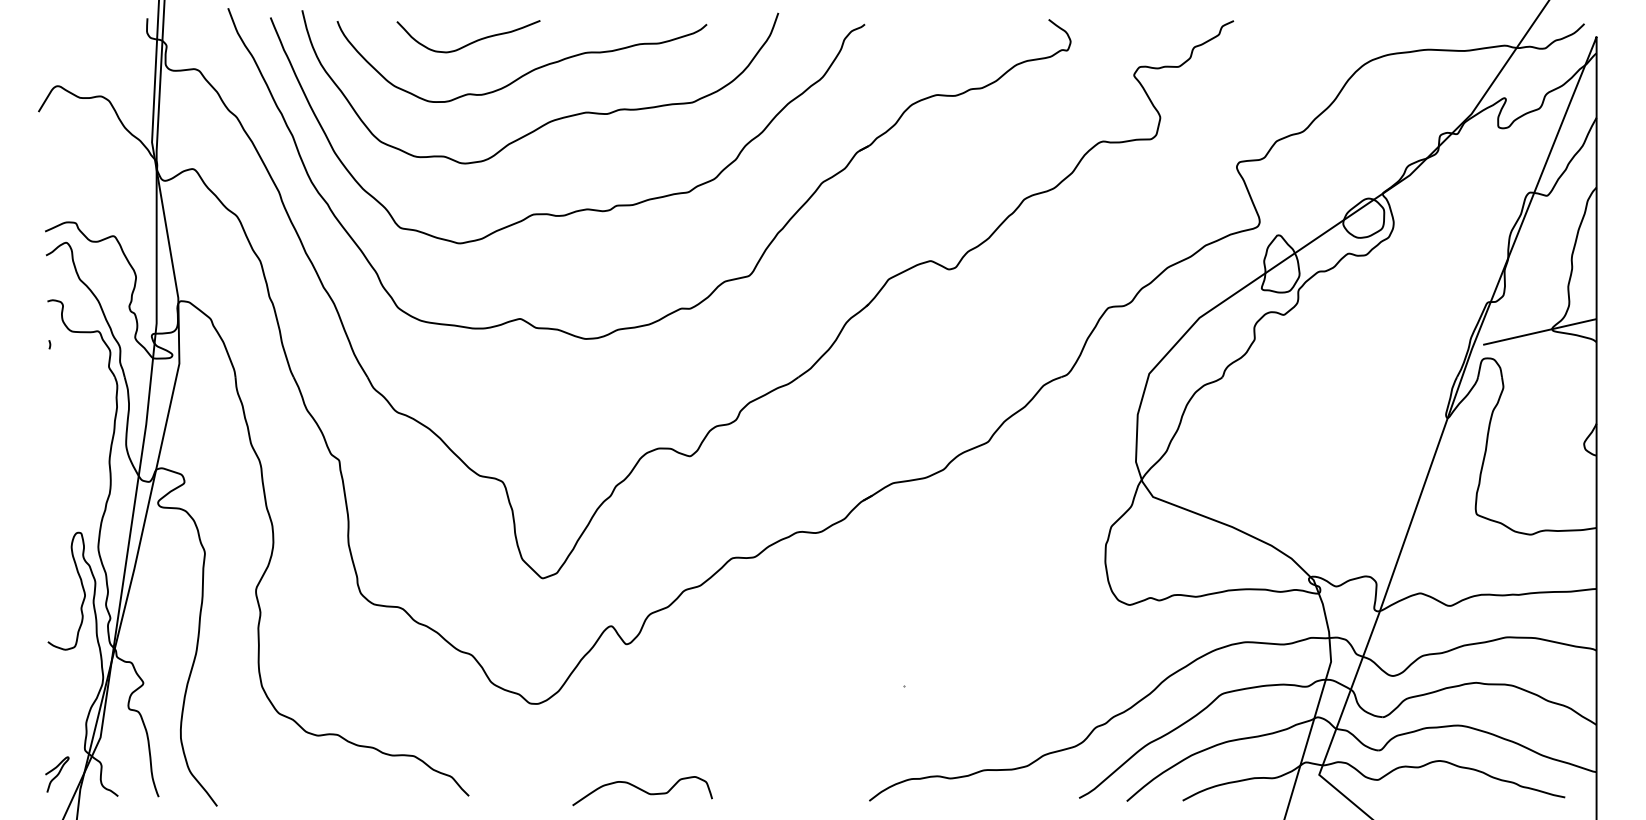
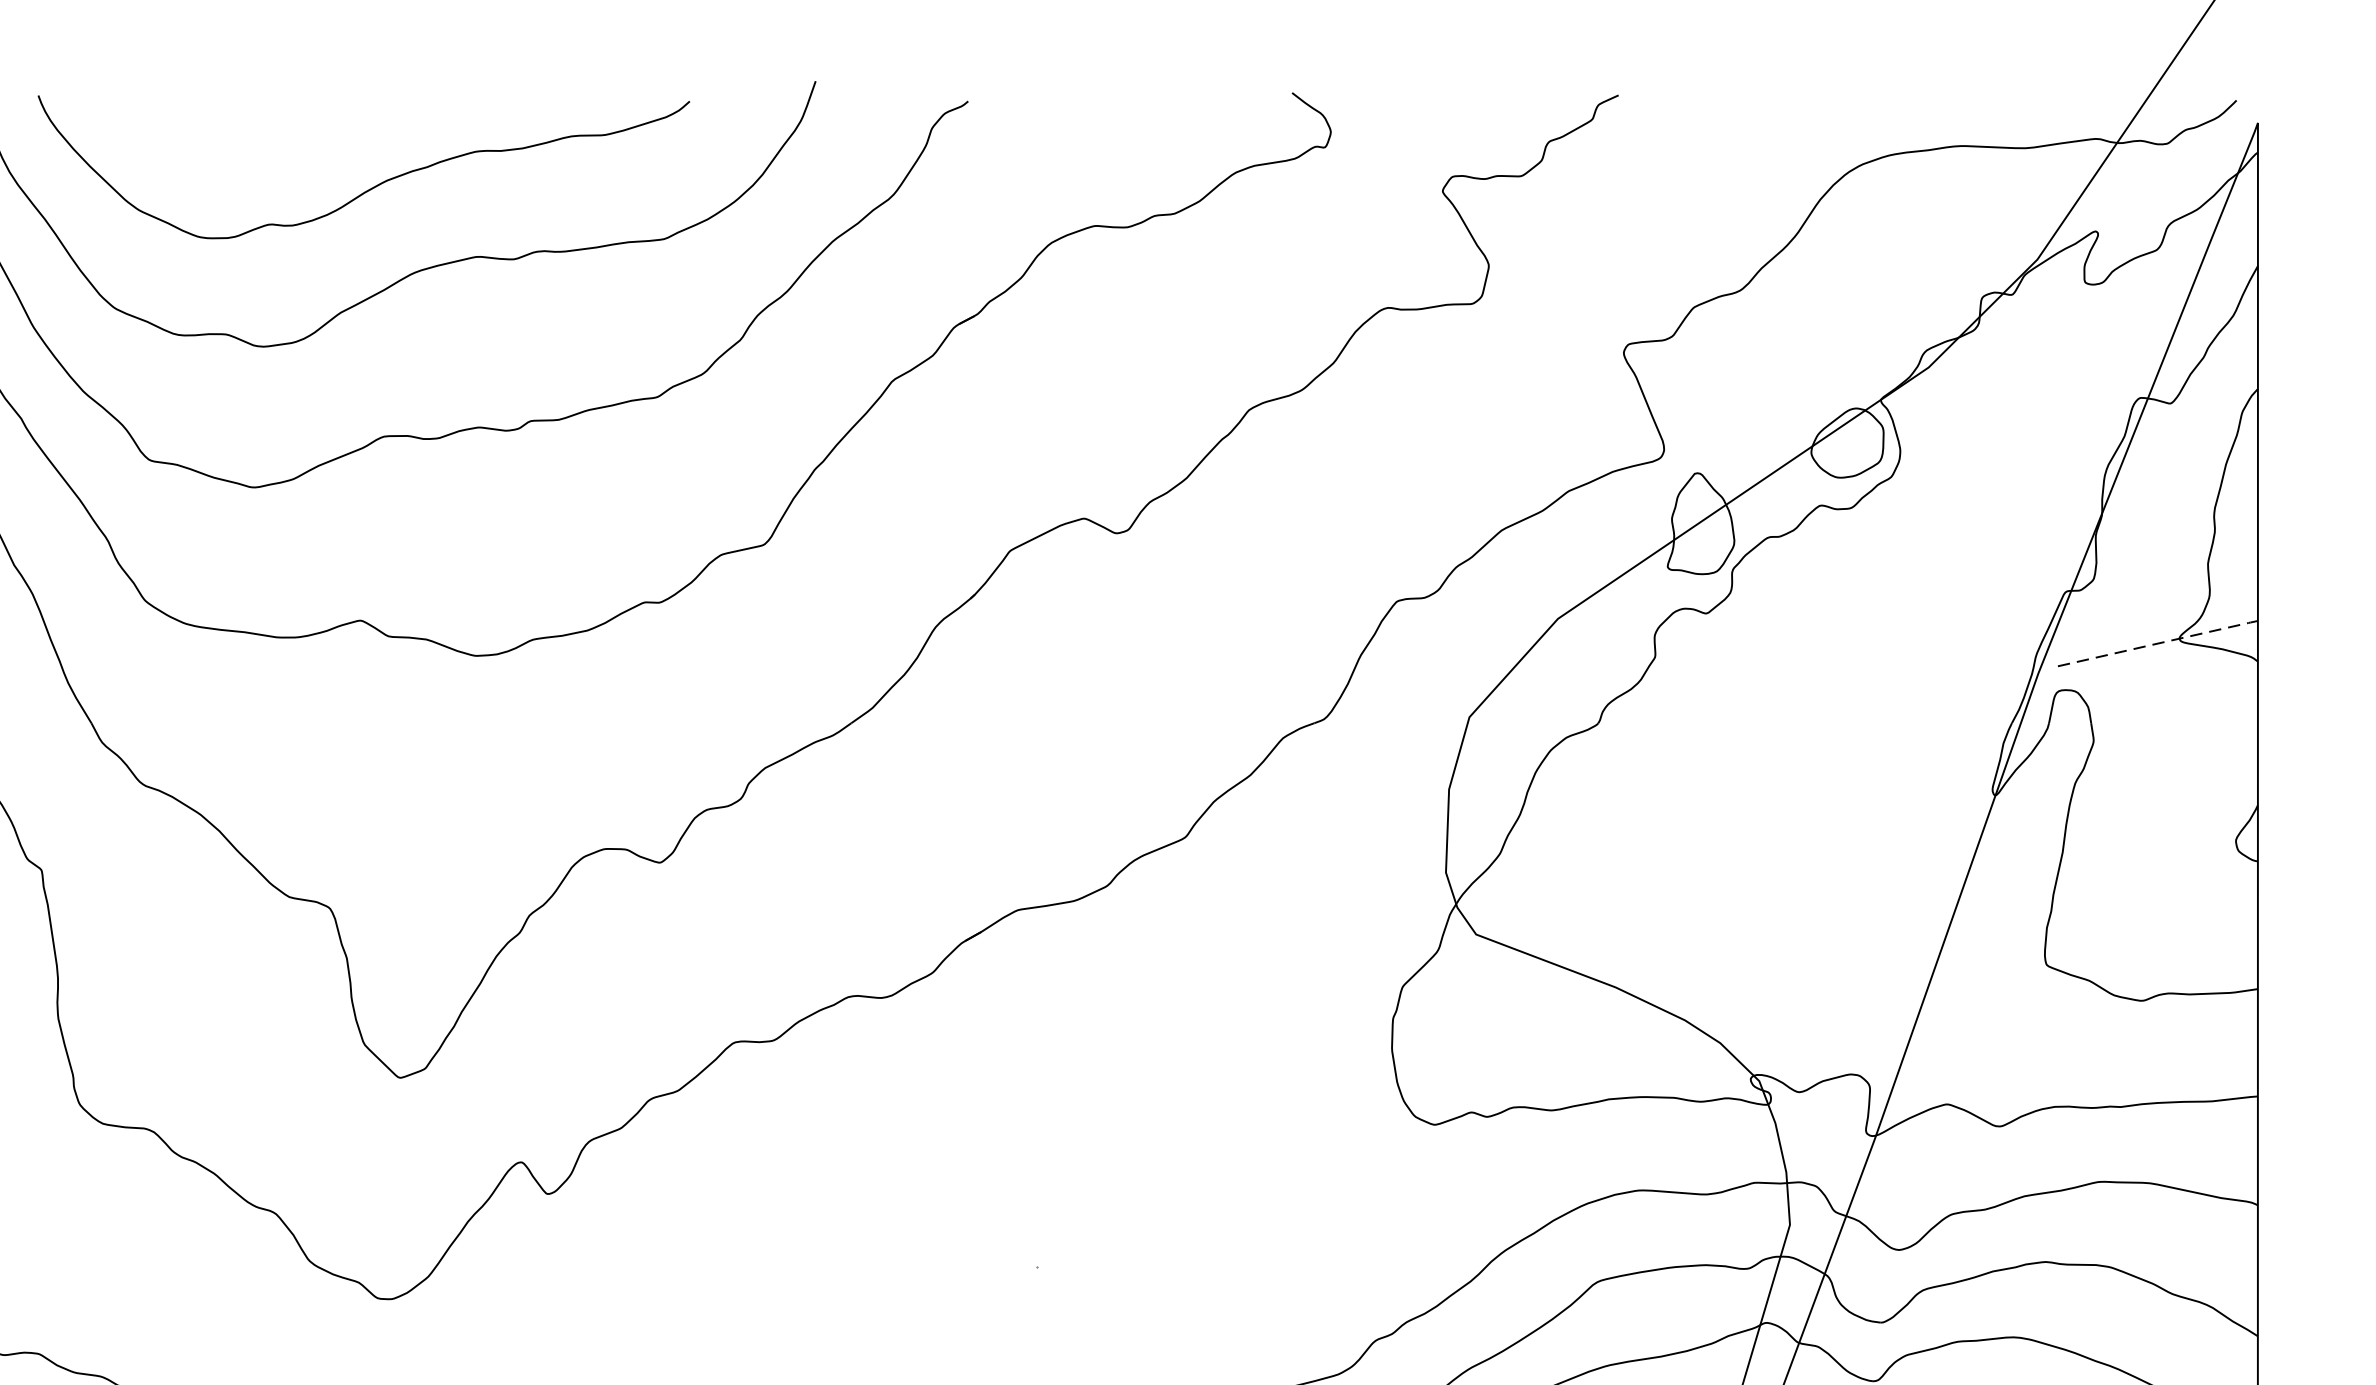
curve: (470, 42) -> (272, 133), removed
line: (1541, 331) -> (2160, 642), solid -> dashed

